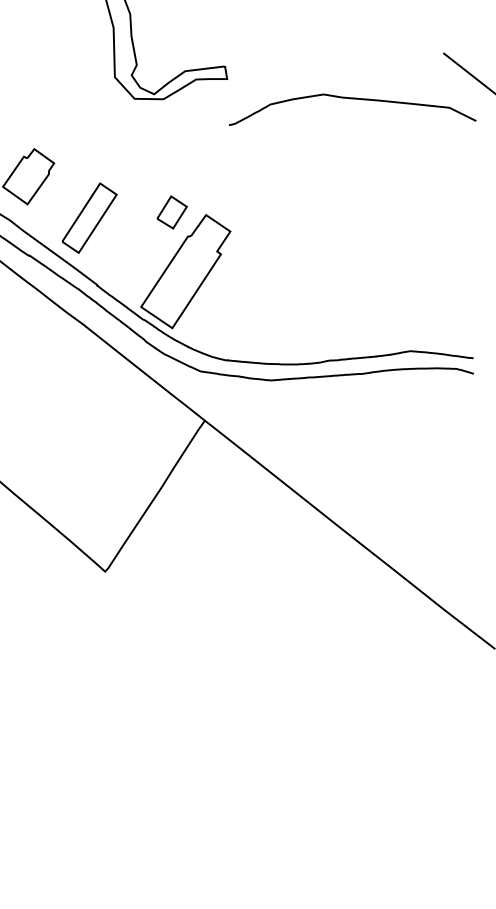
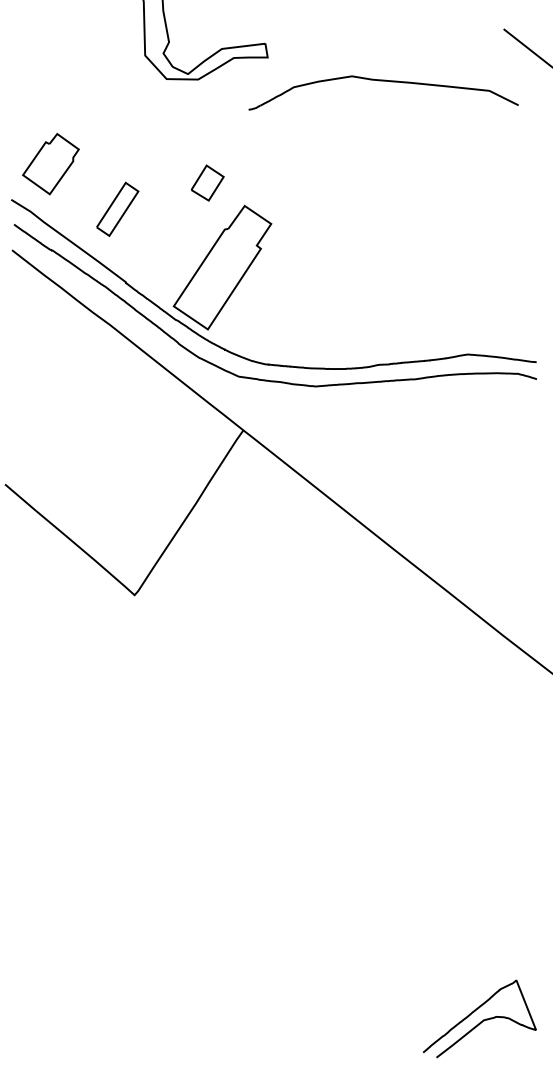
part: (352, 99) -> (383, 81), moved
part: (172, 211) -> (207, 182), moved
part: (89, 218) -> (117, 209), size x0.7

